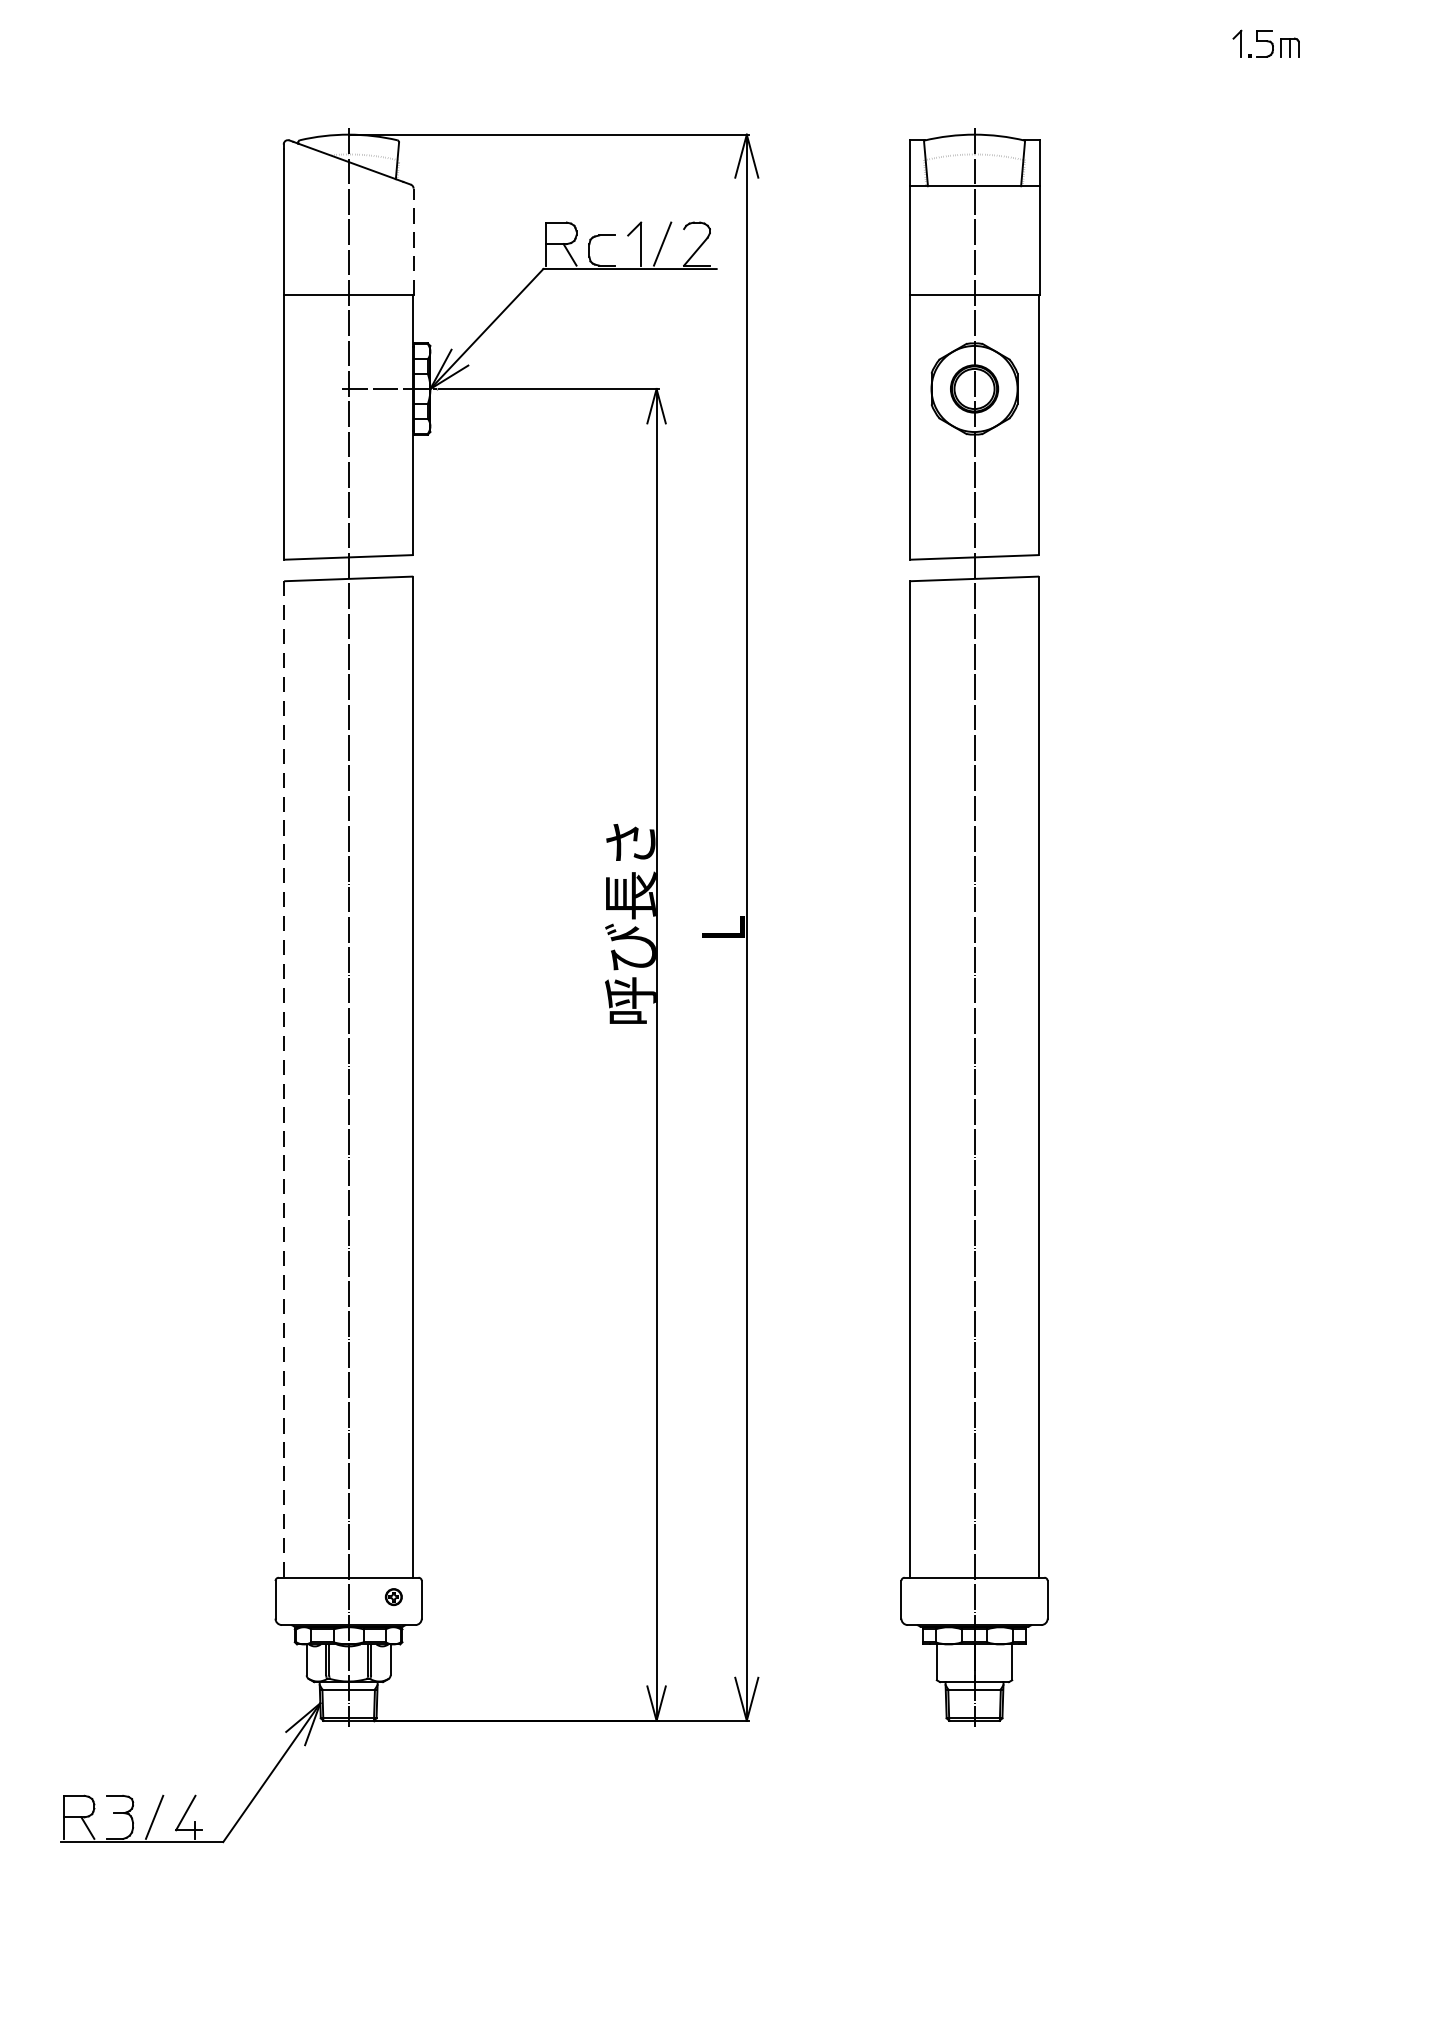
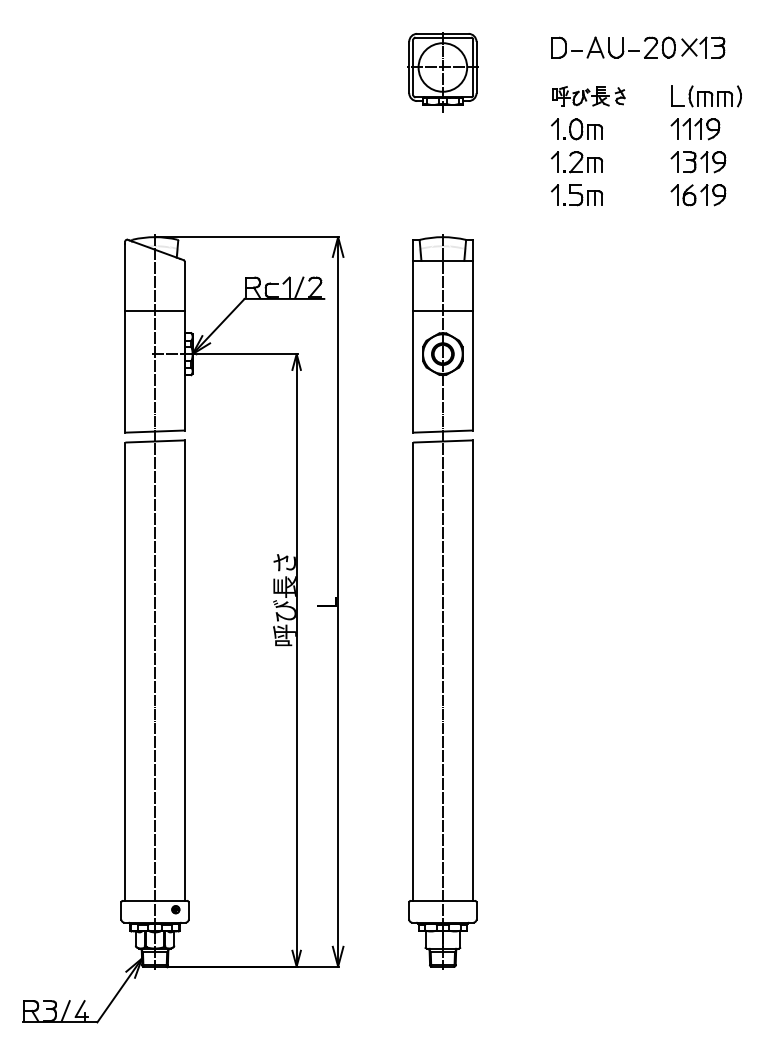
part: (1265, 44) -> (576, 195), size x1.67
line: (412, 241) -> (184, 286), dashed -> solid
line: (284, 1081) -> (125, 672), dashed -> solid

